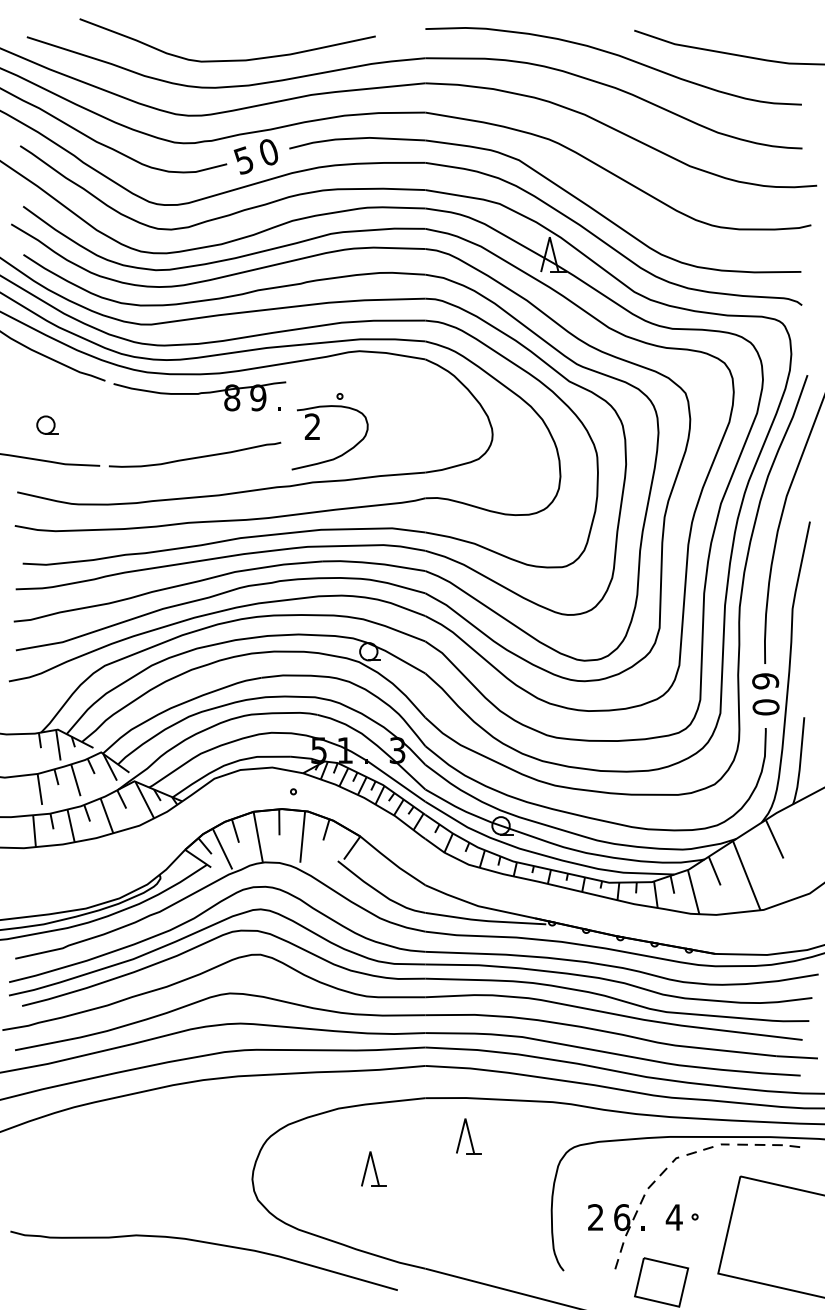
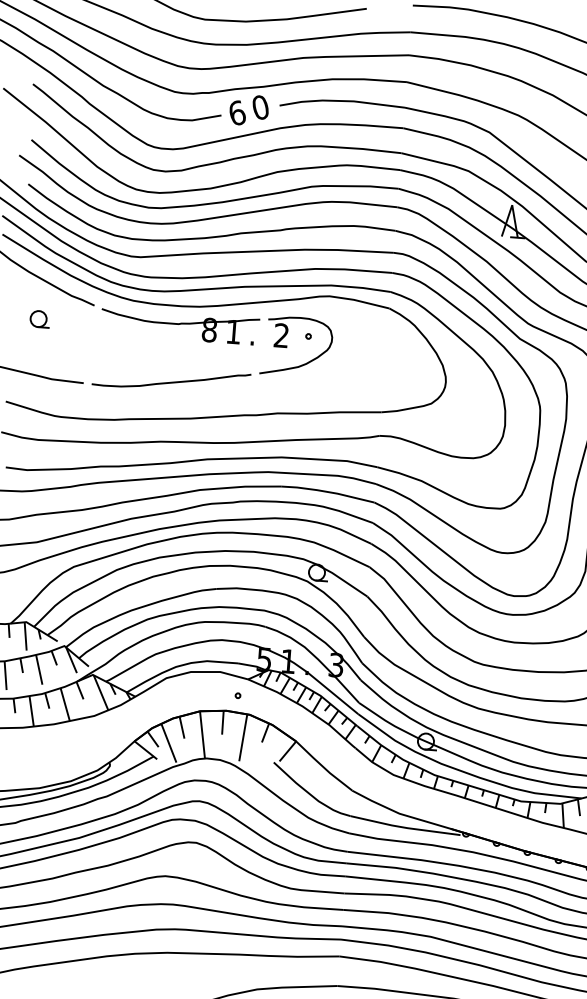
text: (243, 160) -> (236, 113), 5 -> 6
text: (258, 397) -> (233, 331), 9 -> 1
part: (47, 424) -> (40, 318), moved
part: (319, 437) -> (287, 345), moved

